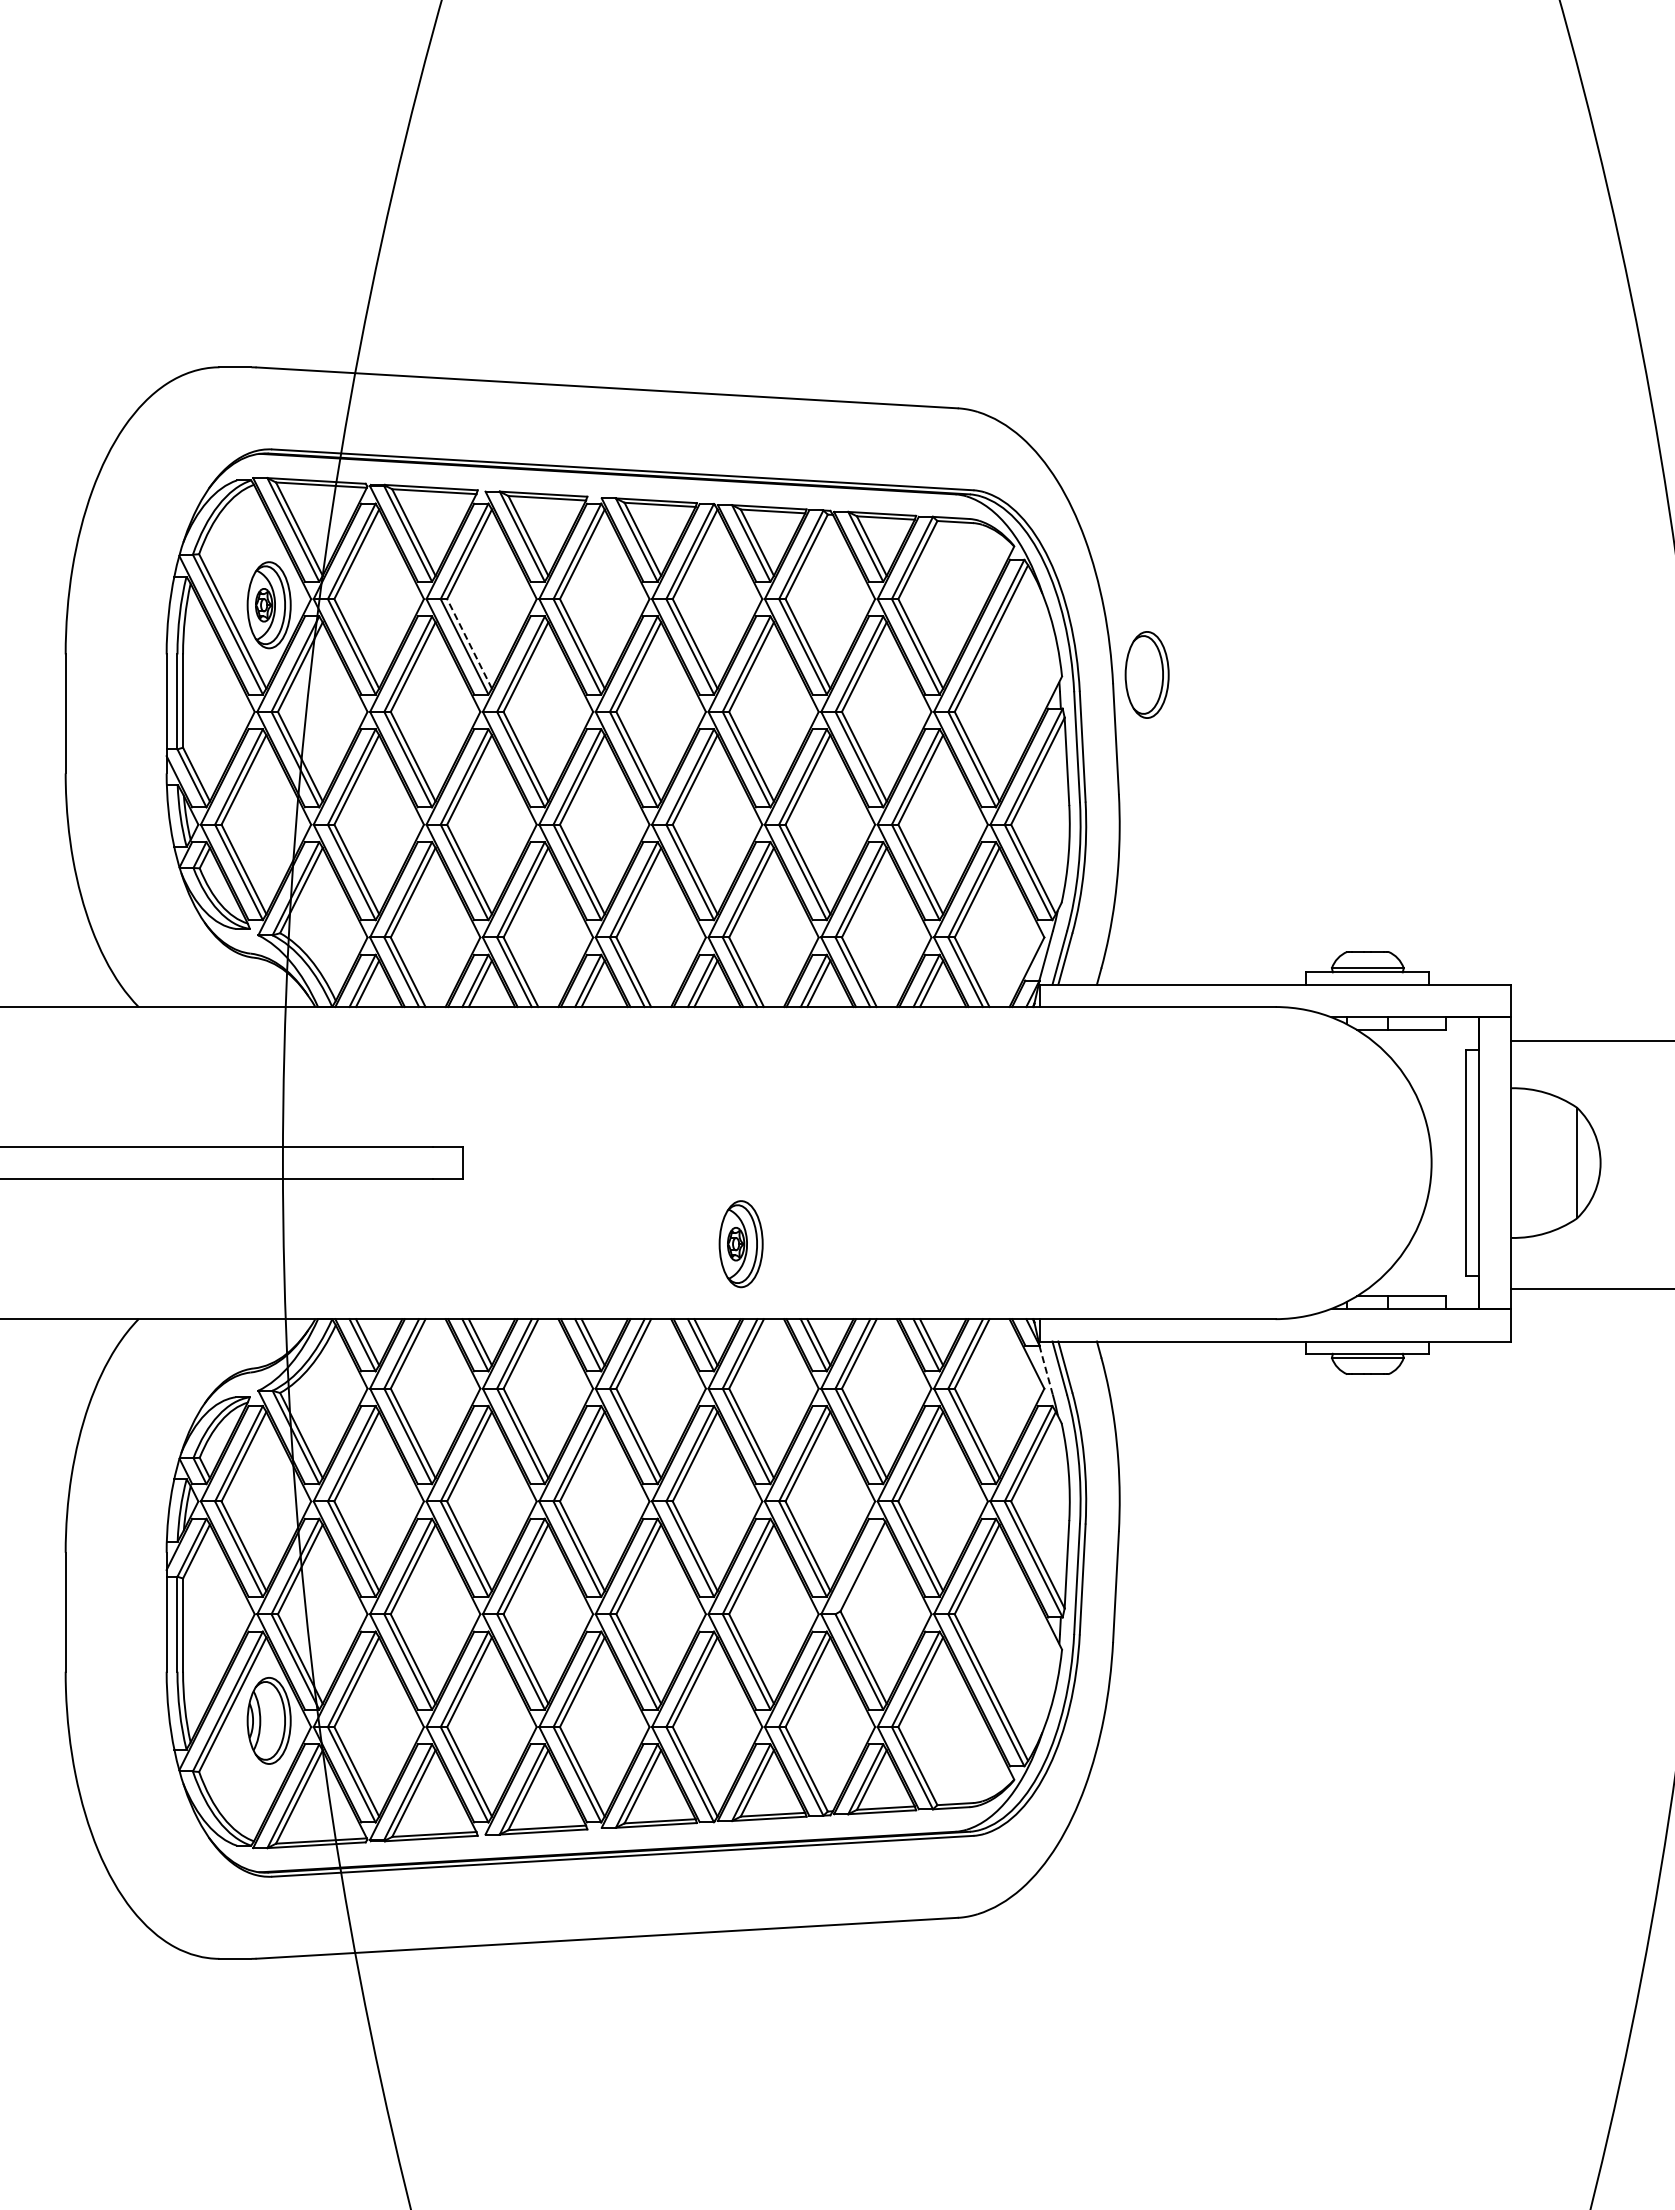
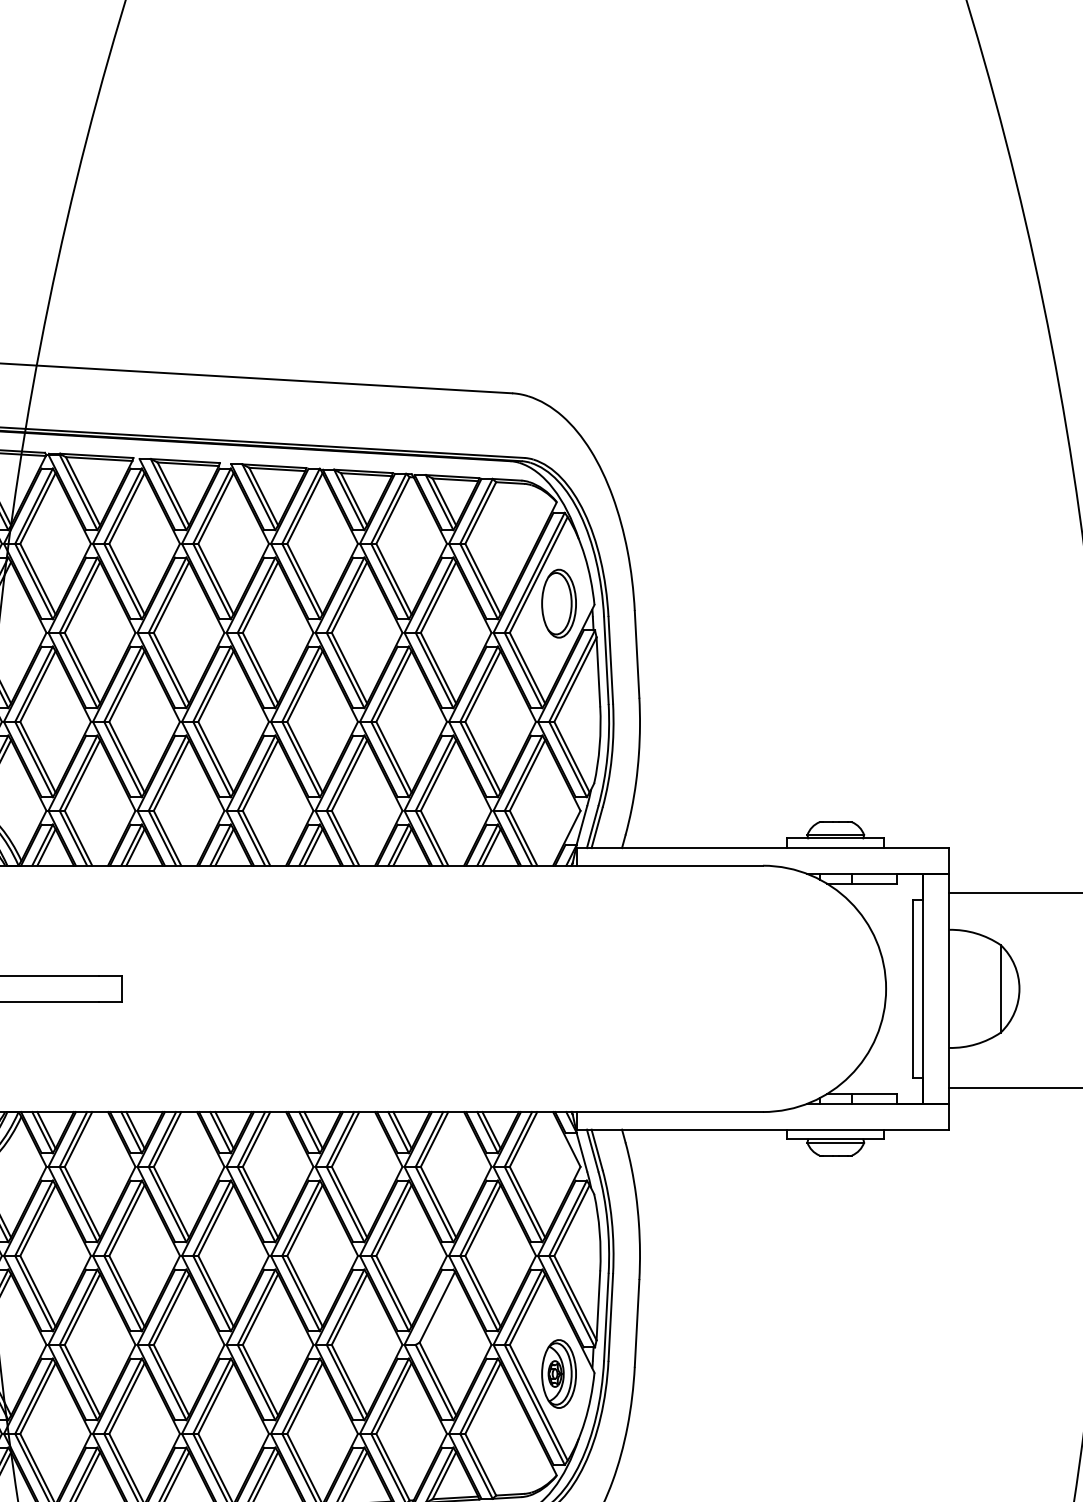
line: (469, 643) -> (126, 578), dashed -> solid
part: (1146, 674) -> (558, 603), moved
part: (740, 1244) -> (558, 1374), moved
line: (1046, 1370) -> (582, 1152), dashed -> solid

